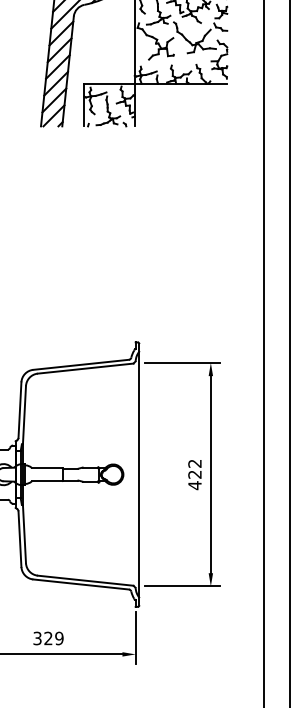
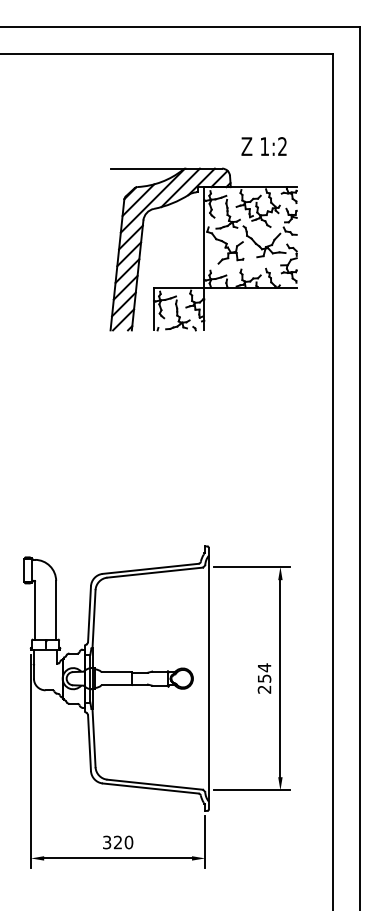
text: (194, 474) -> (264, 678), 422 -> 254
text: (58, 638) -> (128, 842), 329 -> 320

